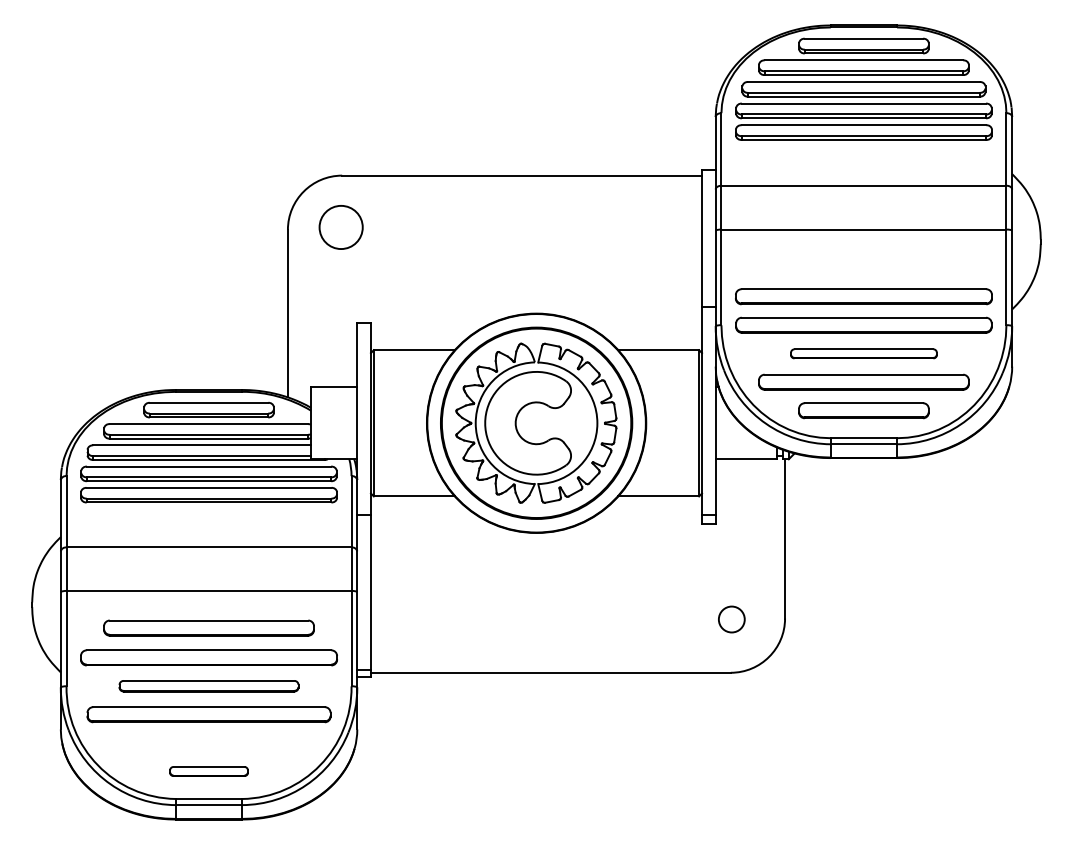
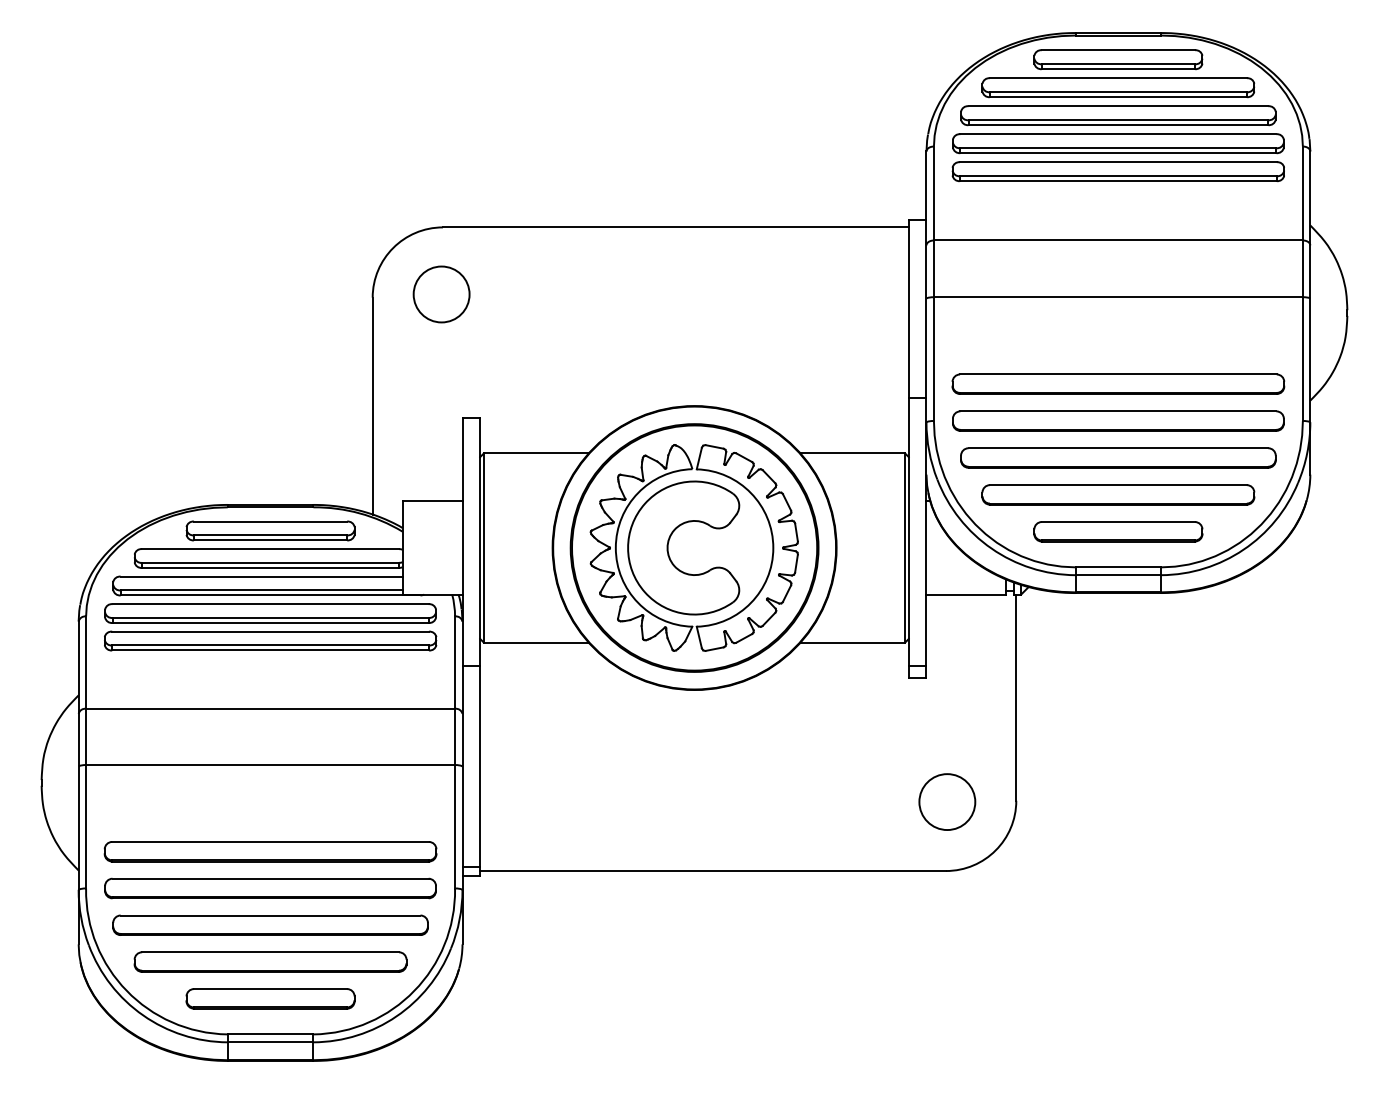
part: (863, 353) -> (1117, 457), size x1.67
circle: (731, 619) -> (946, 802), size x1.67
part: (208, 627) -> (269, 961), moved
part: (208, 685) -> (269, 887), size x1.43
part: (208, 771) -> (269, 998), size x1.67

